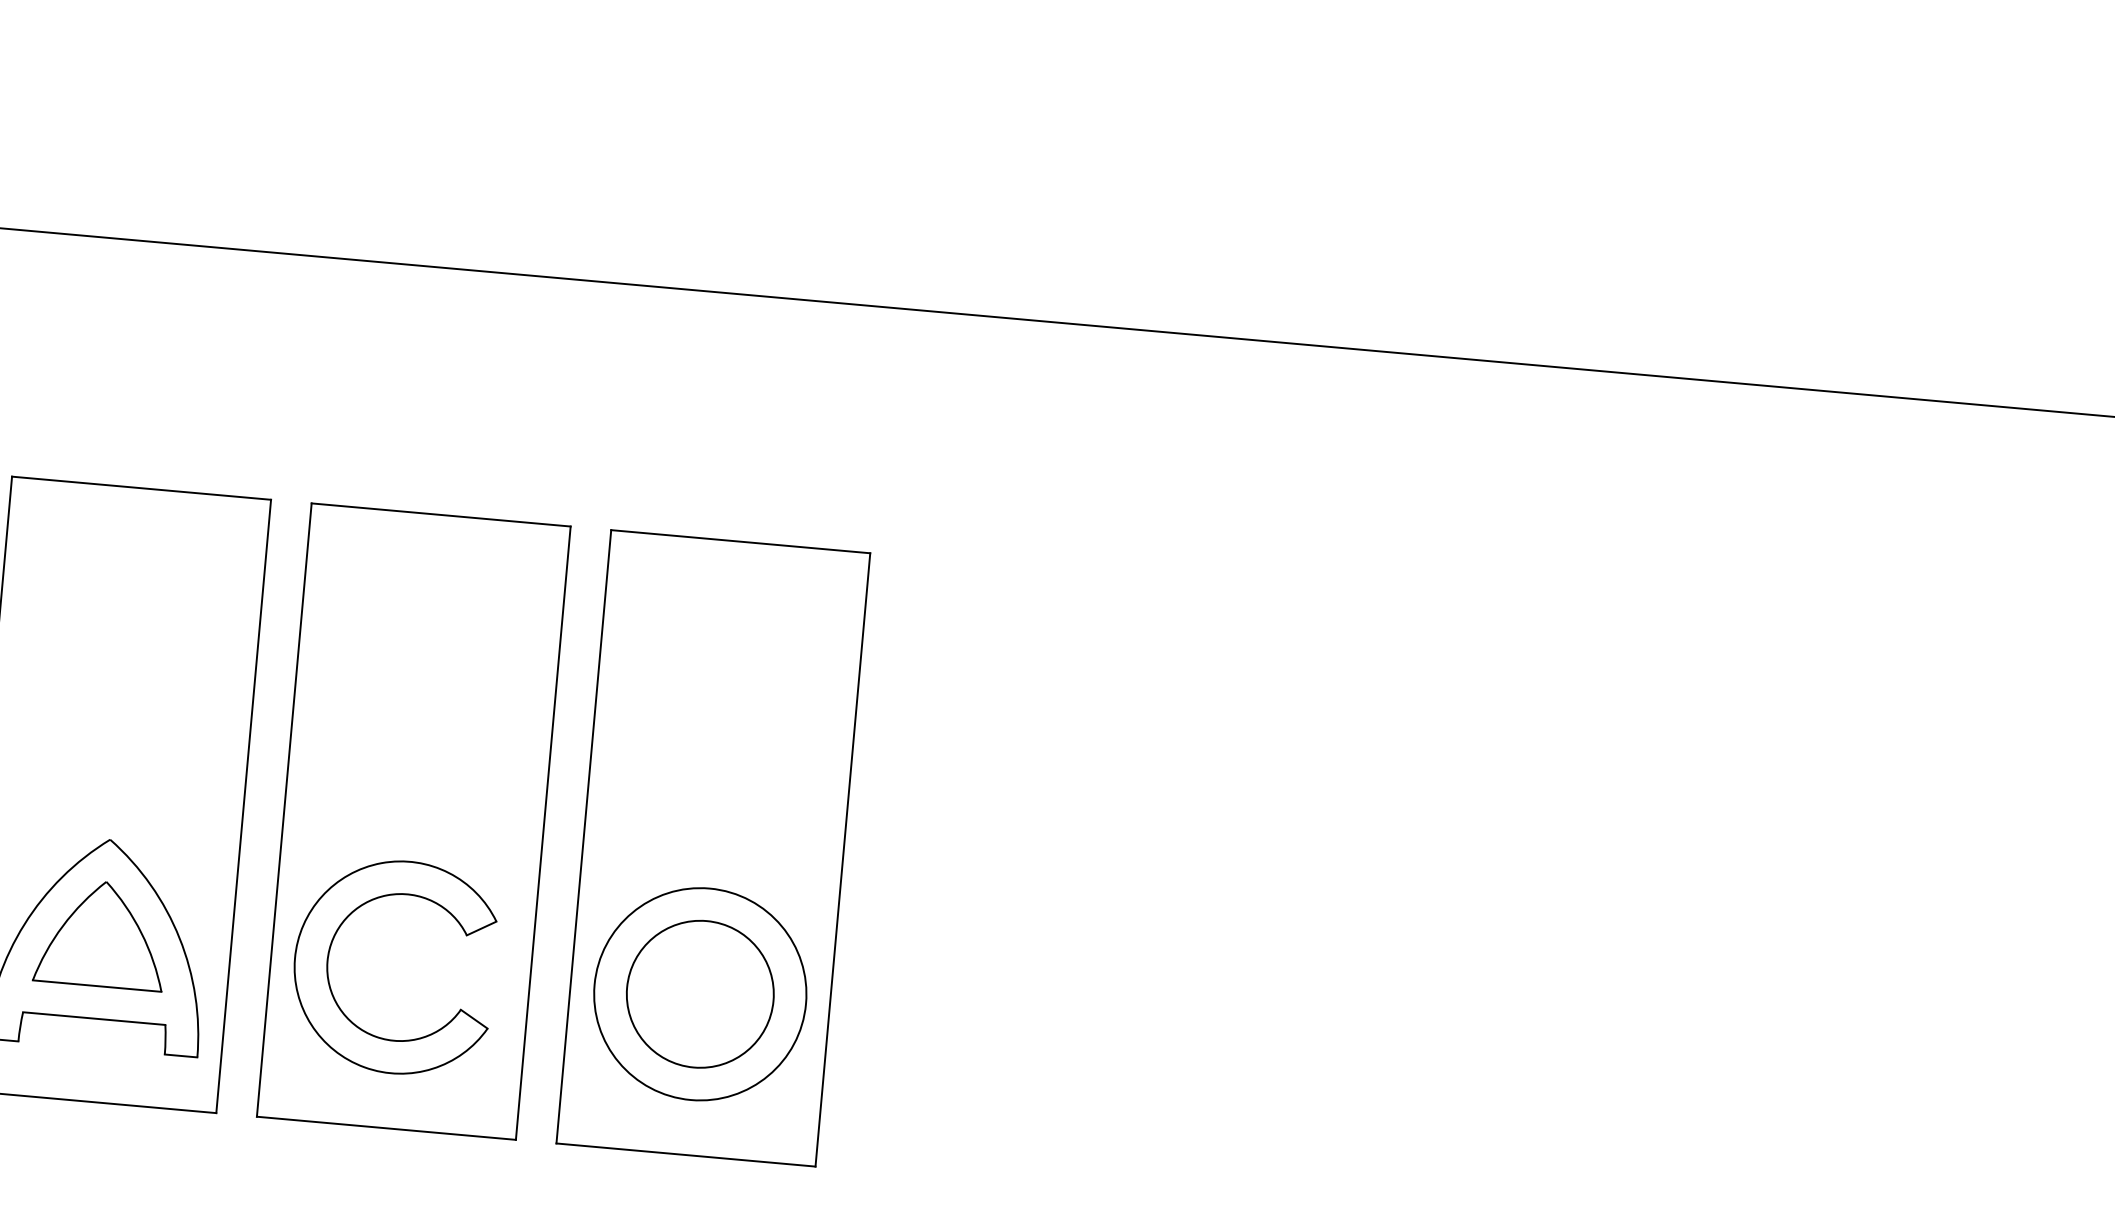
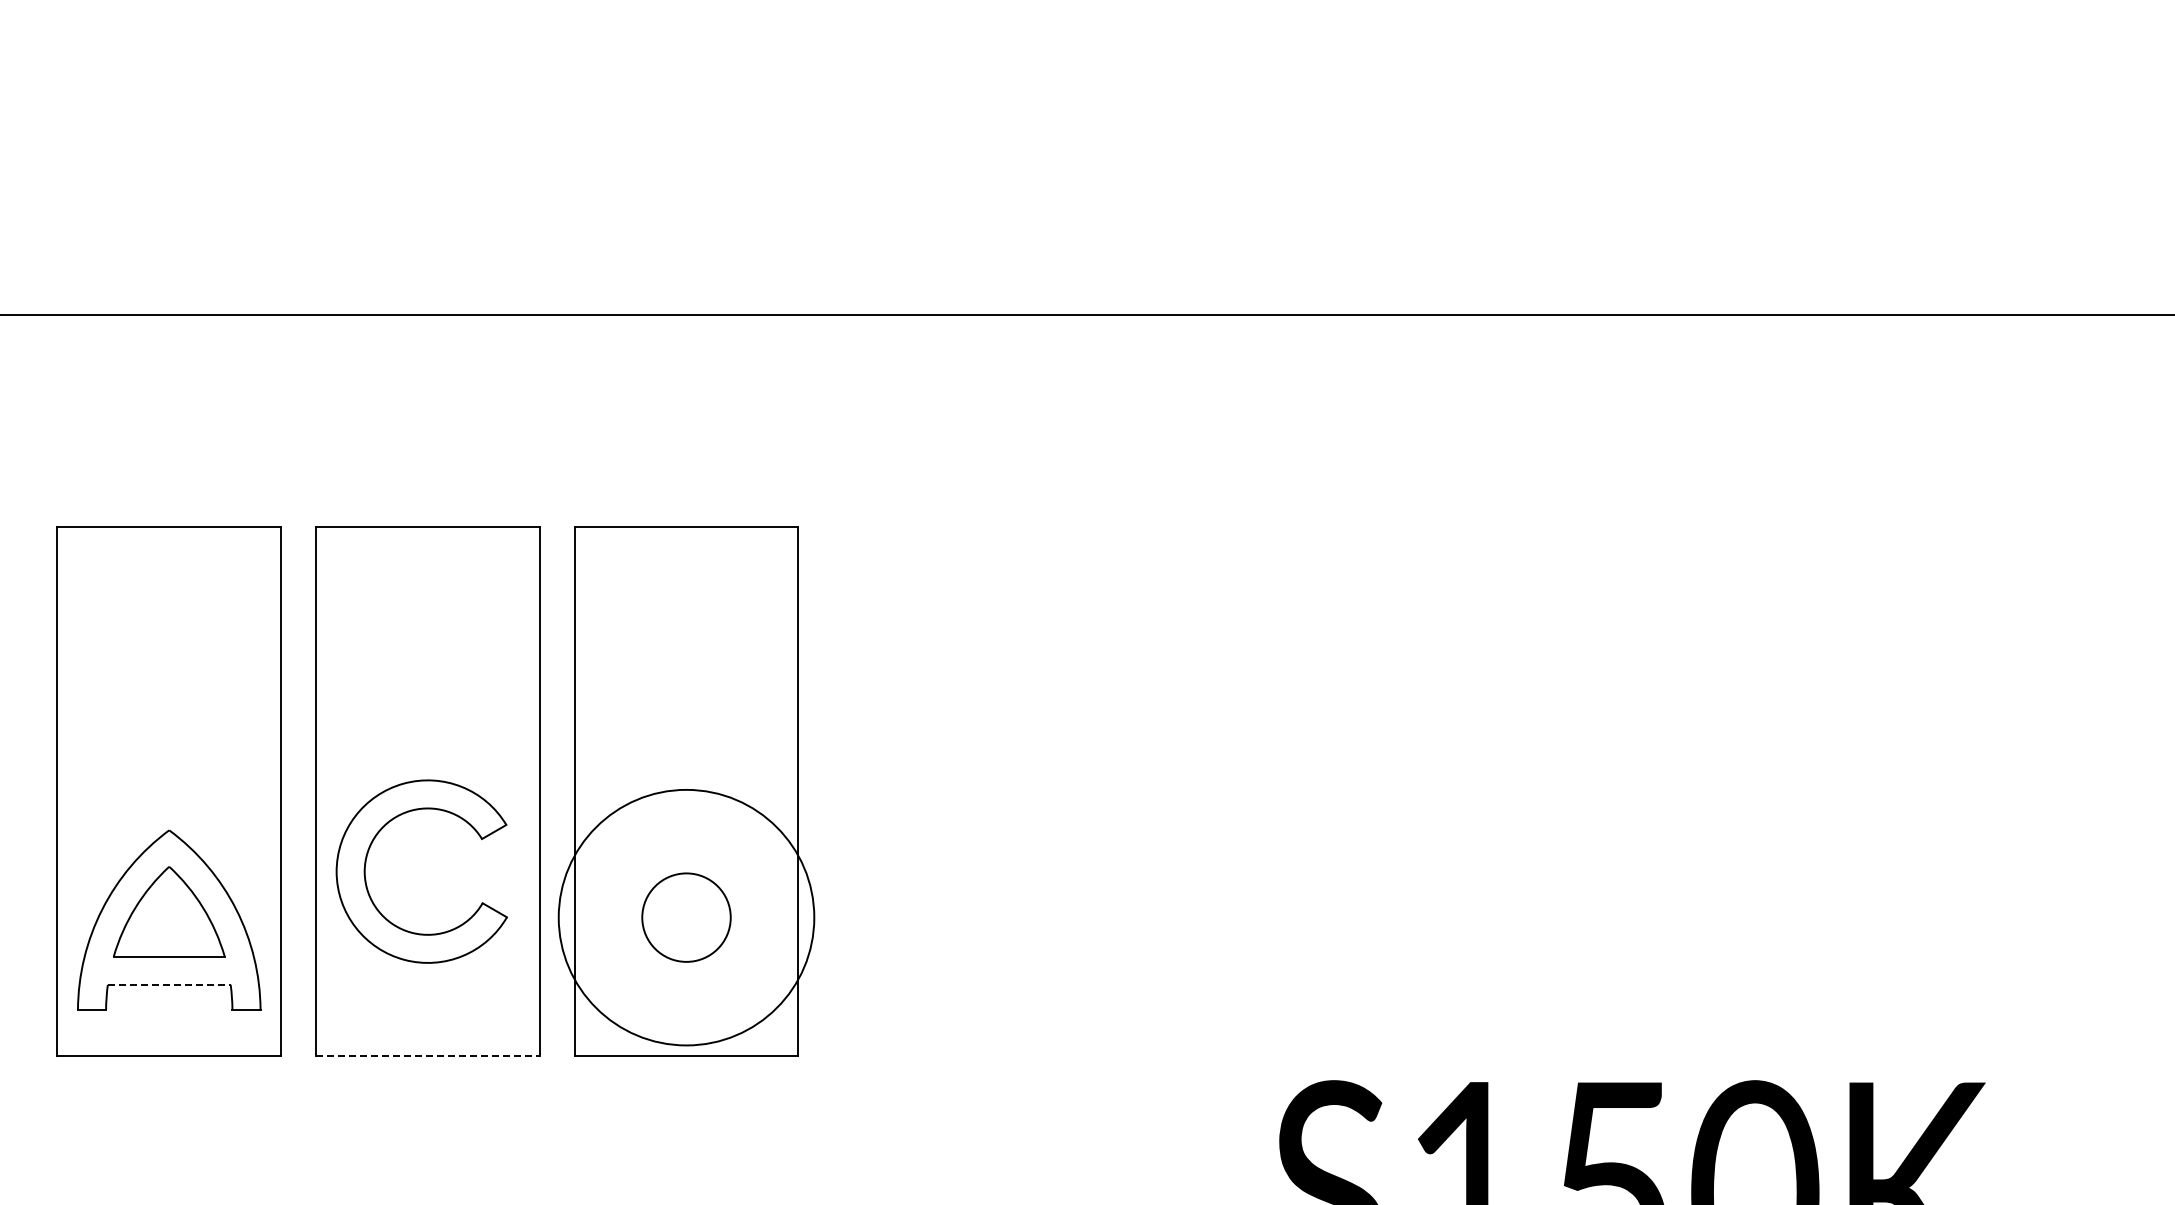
part: (330, 951) -> (366, 863), moved
circle: (700, 994) -> (686, 917), size x0.7
circle: (700, 994) -> (686, 917), size x1.4
line: (94, 1018) -> (169, 984), solid -> dashed
line: (385, 1128) -> (427, 1056), solid -> dashed

